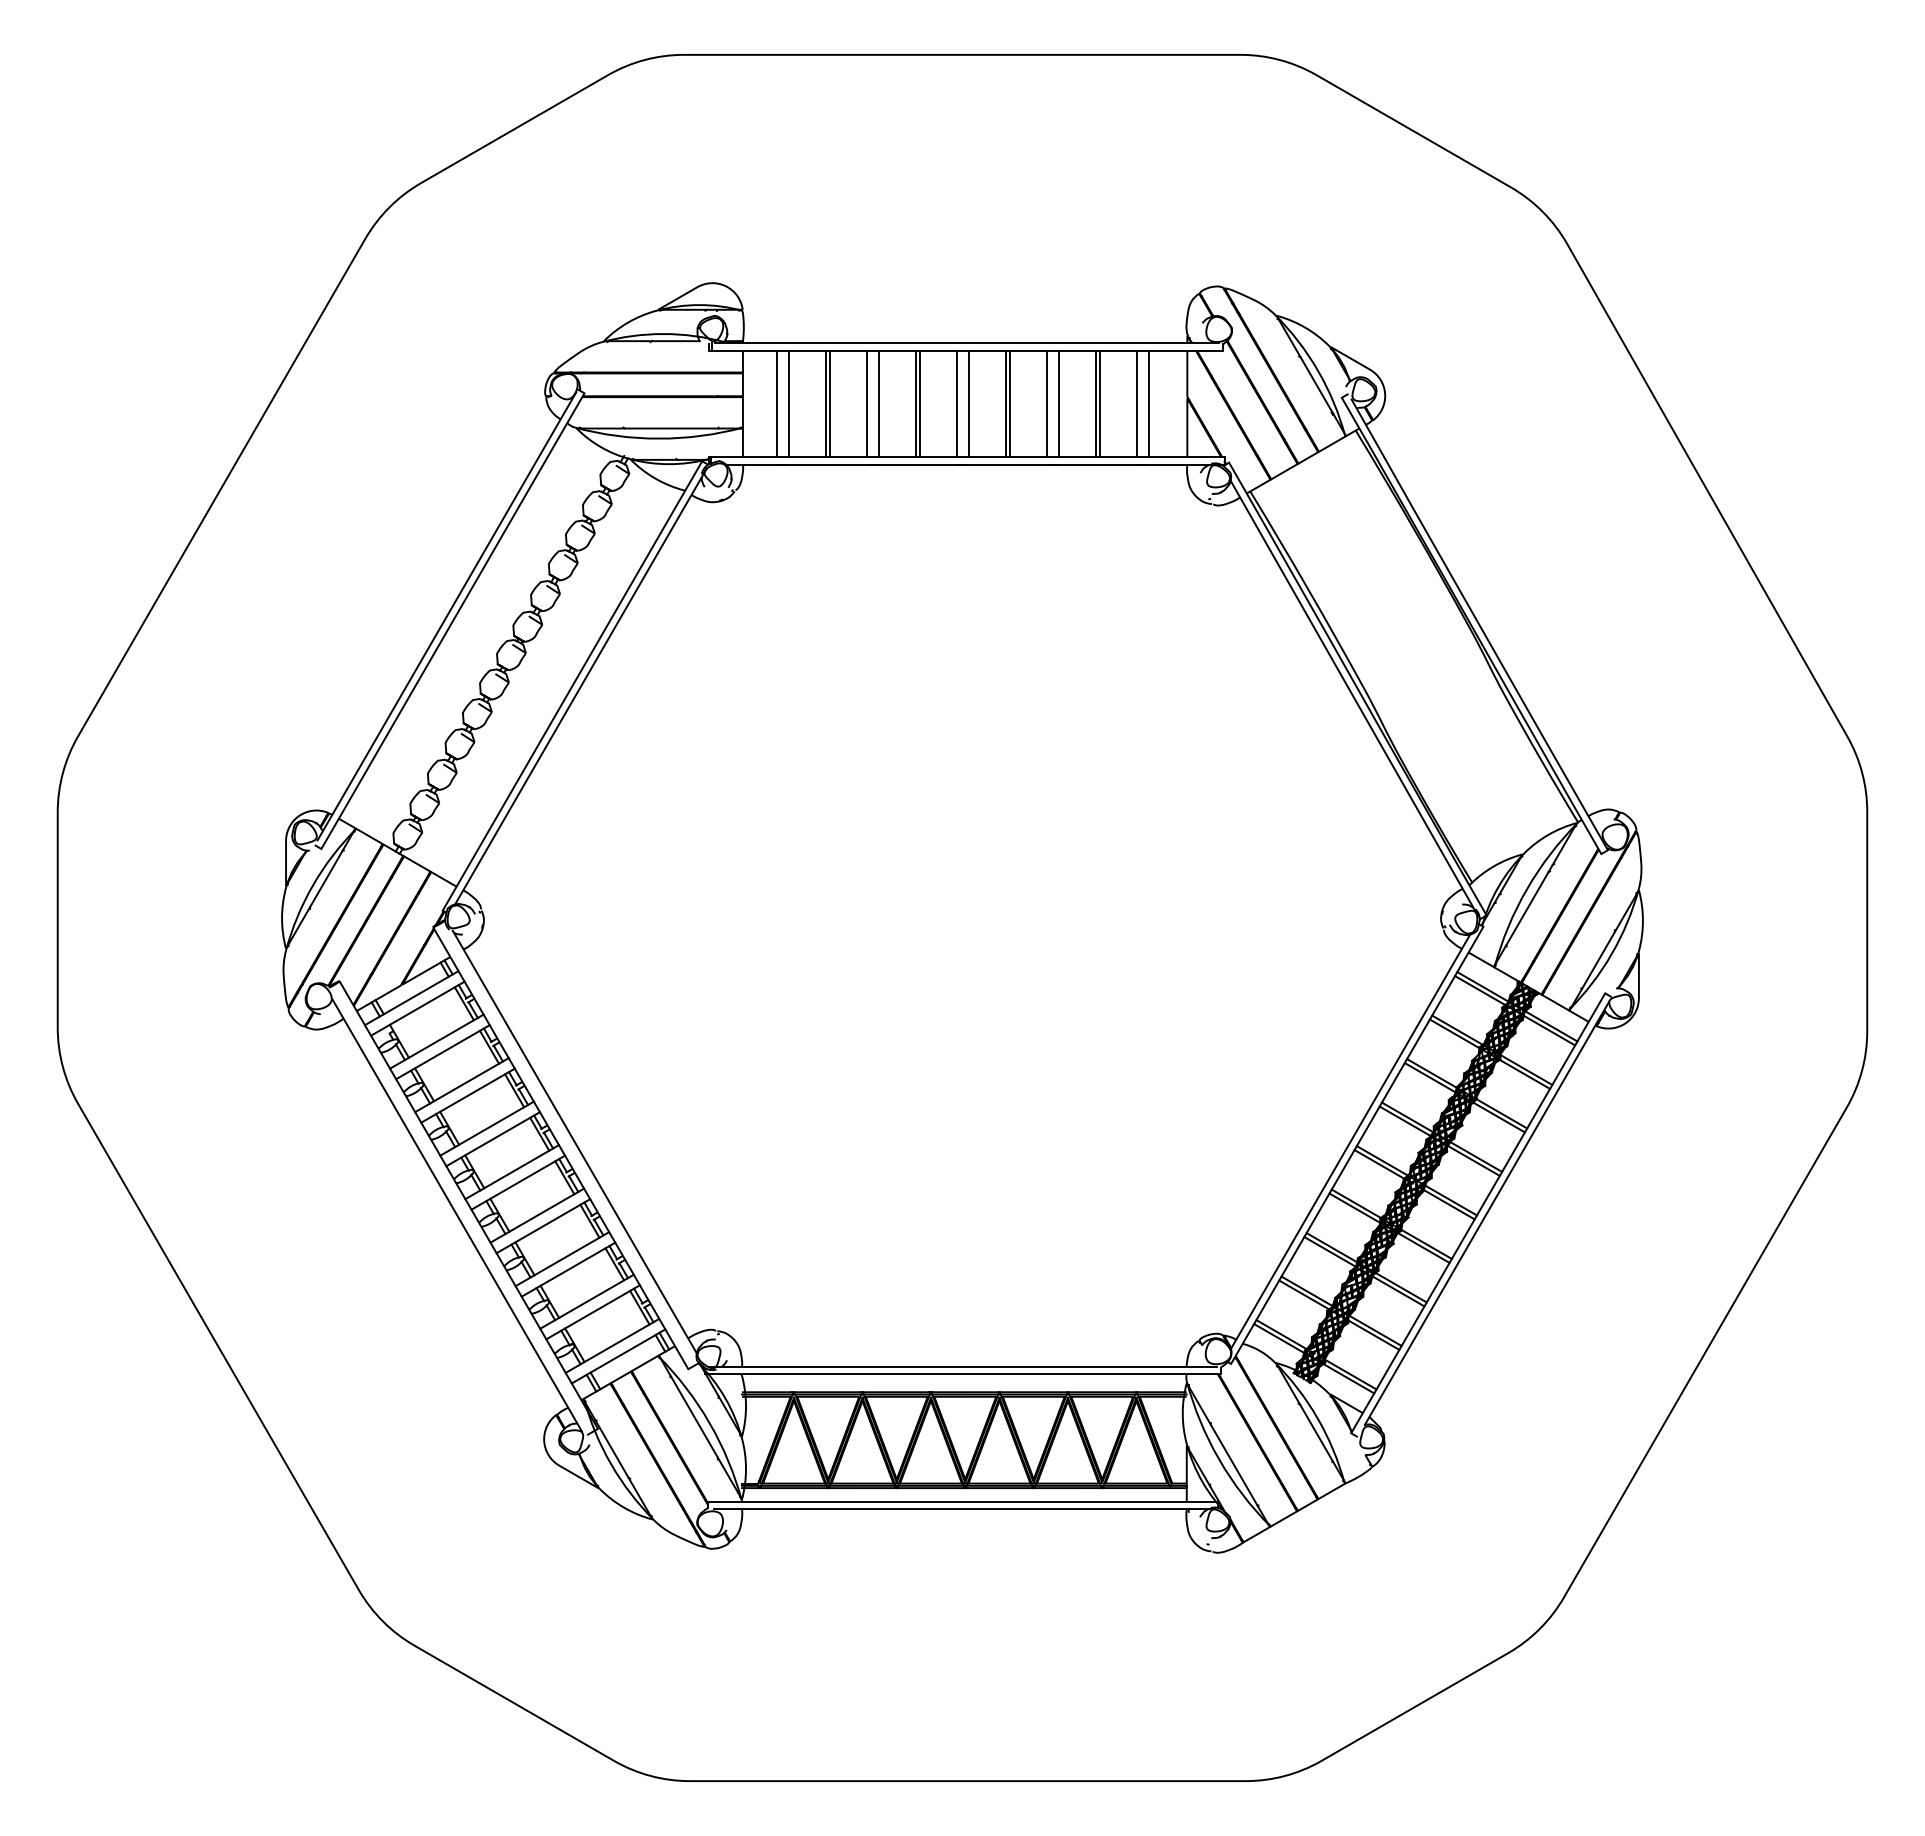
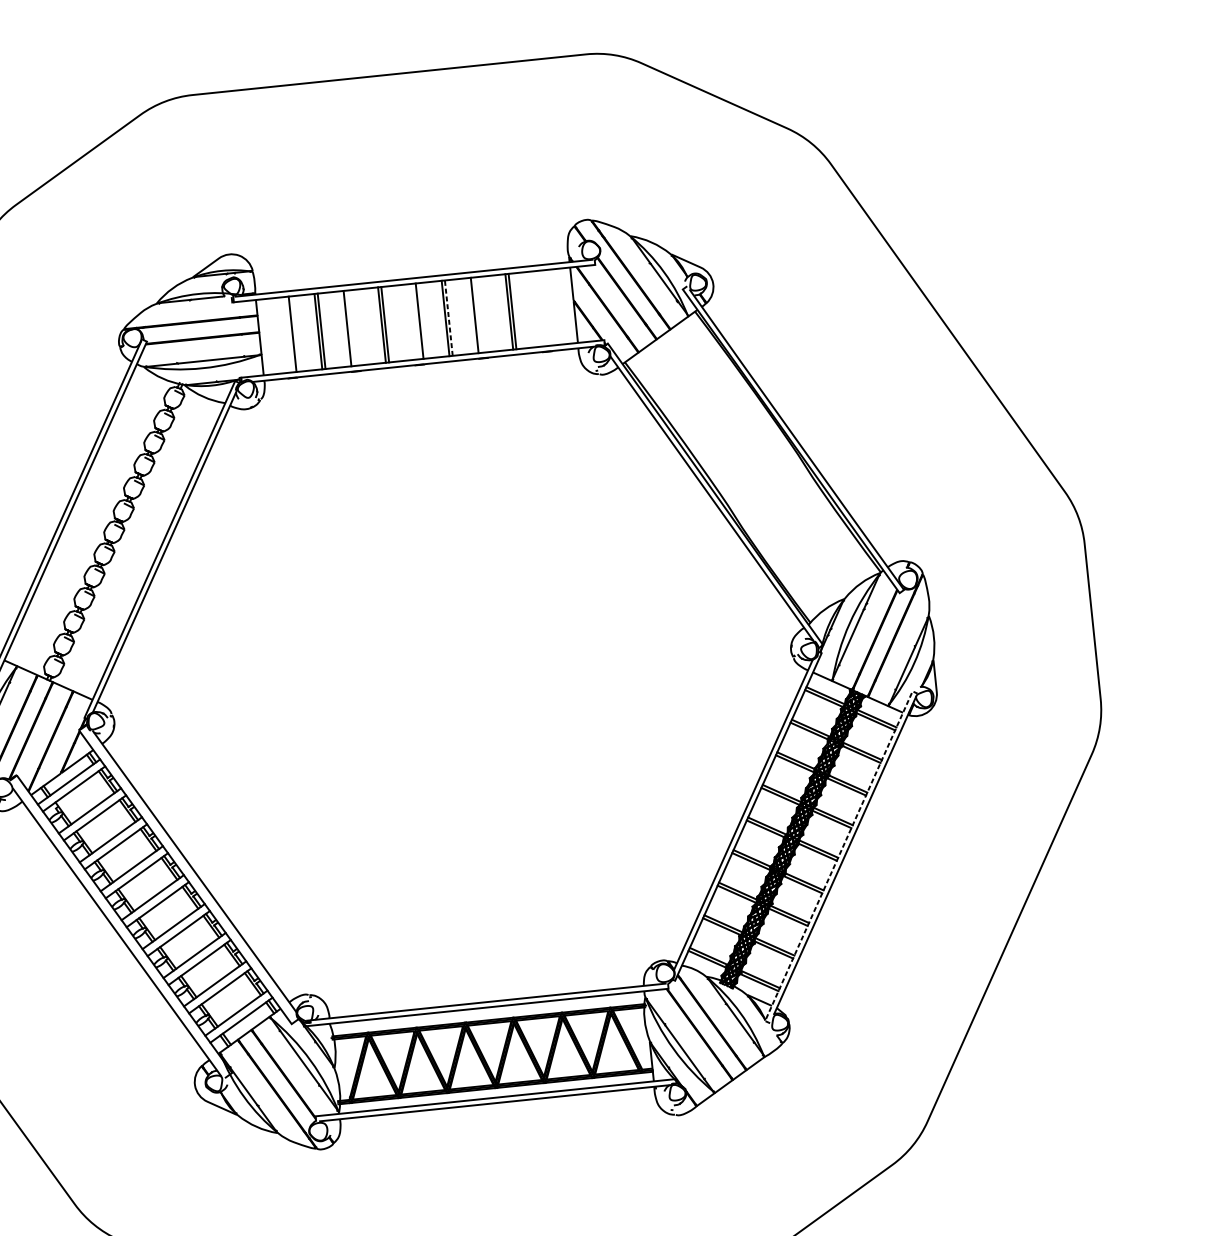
line: (777, 403) -> (284, 334), removed
line: (879, 403) -> (356, 327), removed
line: (956, 403) -> (410, 321), removed
line: (1010, 403) -> (448, 317), solid -> dashed
line: (1059, 403) -> (483, 314), removed
line: (1137, 403) -> (538, 308), removed
line: (1149, 403) -> (547, 307), removed
line: (1478, 1212) -> (839, 855), solid -> dashed

